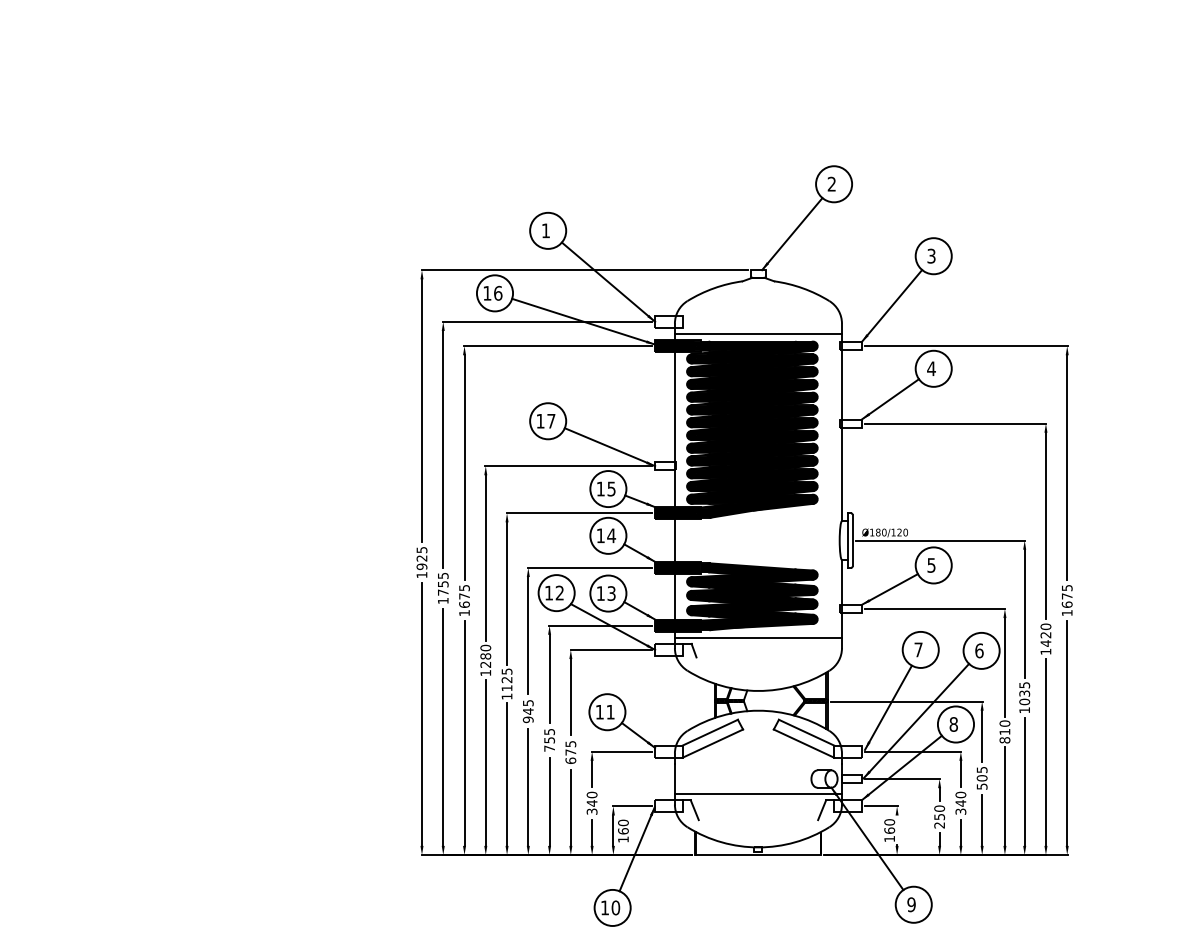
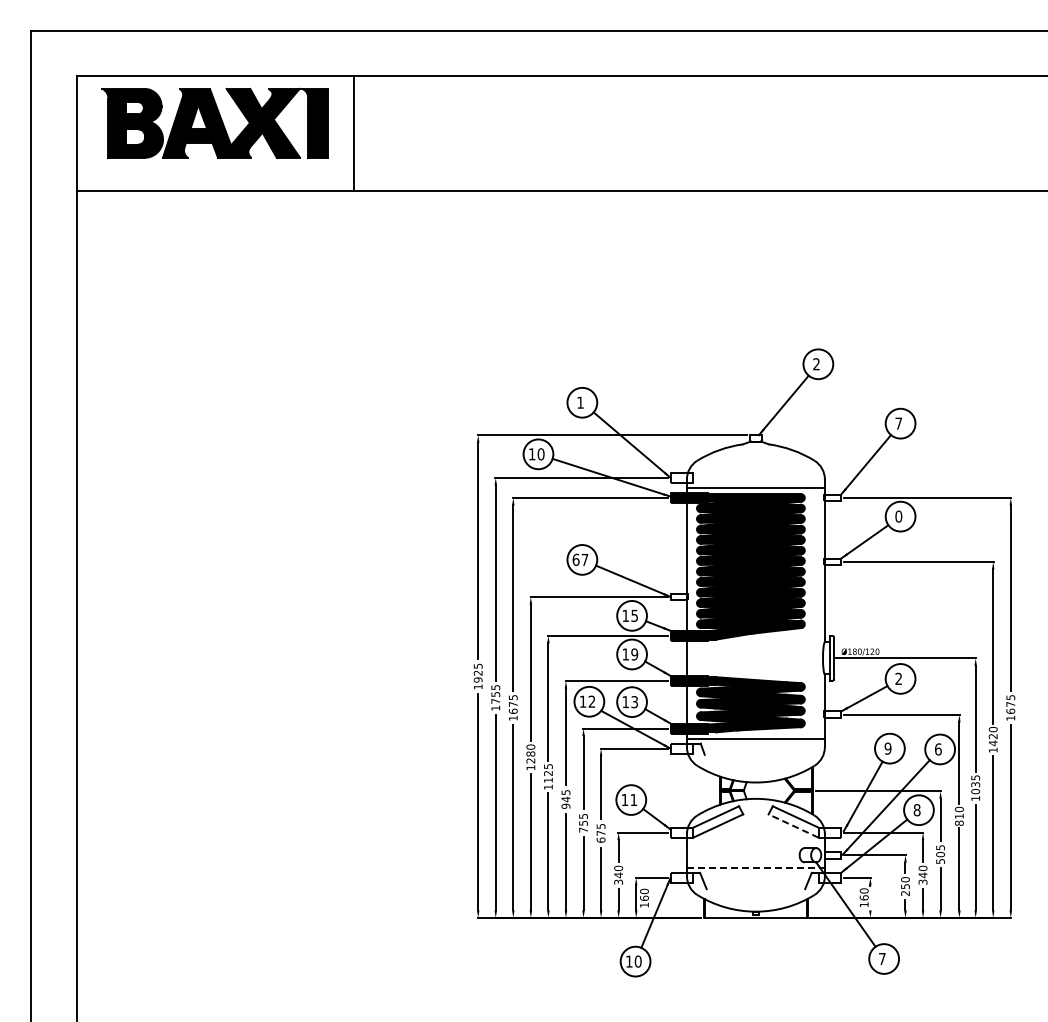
text: (931, 255) -> (898, 423), 3 -> 7
text: (497, 293) -> (540, 454), 16 -> 10
text: (931, 368) -> (898, 516), 4 -> 0
text: (539, 420) -> (575, 559), 17 -> 67
text: (611, 535) -> (634, 654), 14 -> 19
text: (931, 564) -> (898, 678), 5 -> 2
text: (917, 649) -> (887, 748), 7 -> 9
line: (803, 744) -> (793, 826), solid -> dashed
line: (757, 793) -> (755, 867), solid -> dashed
text: (910, 904) -> (881, 958), 9 -> 7

